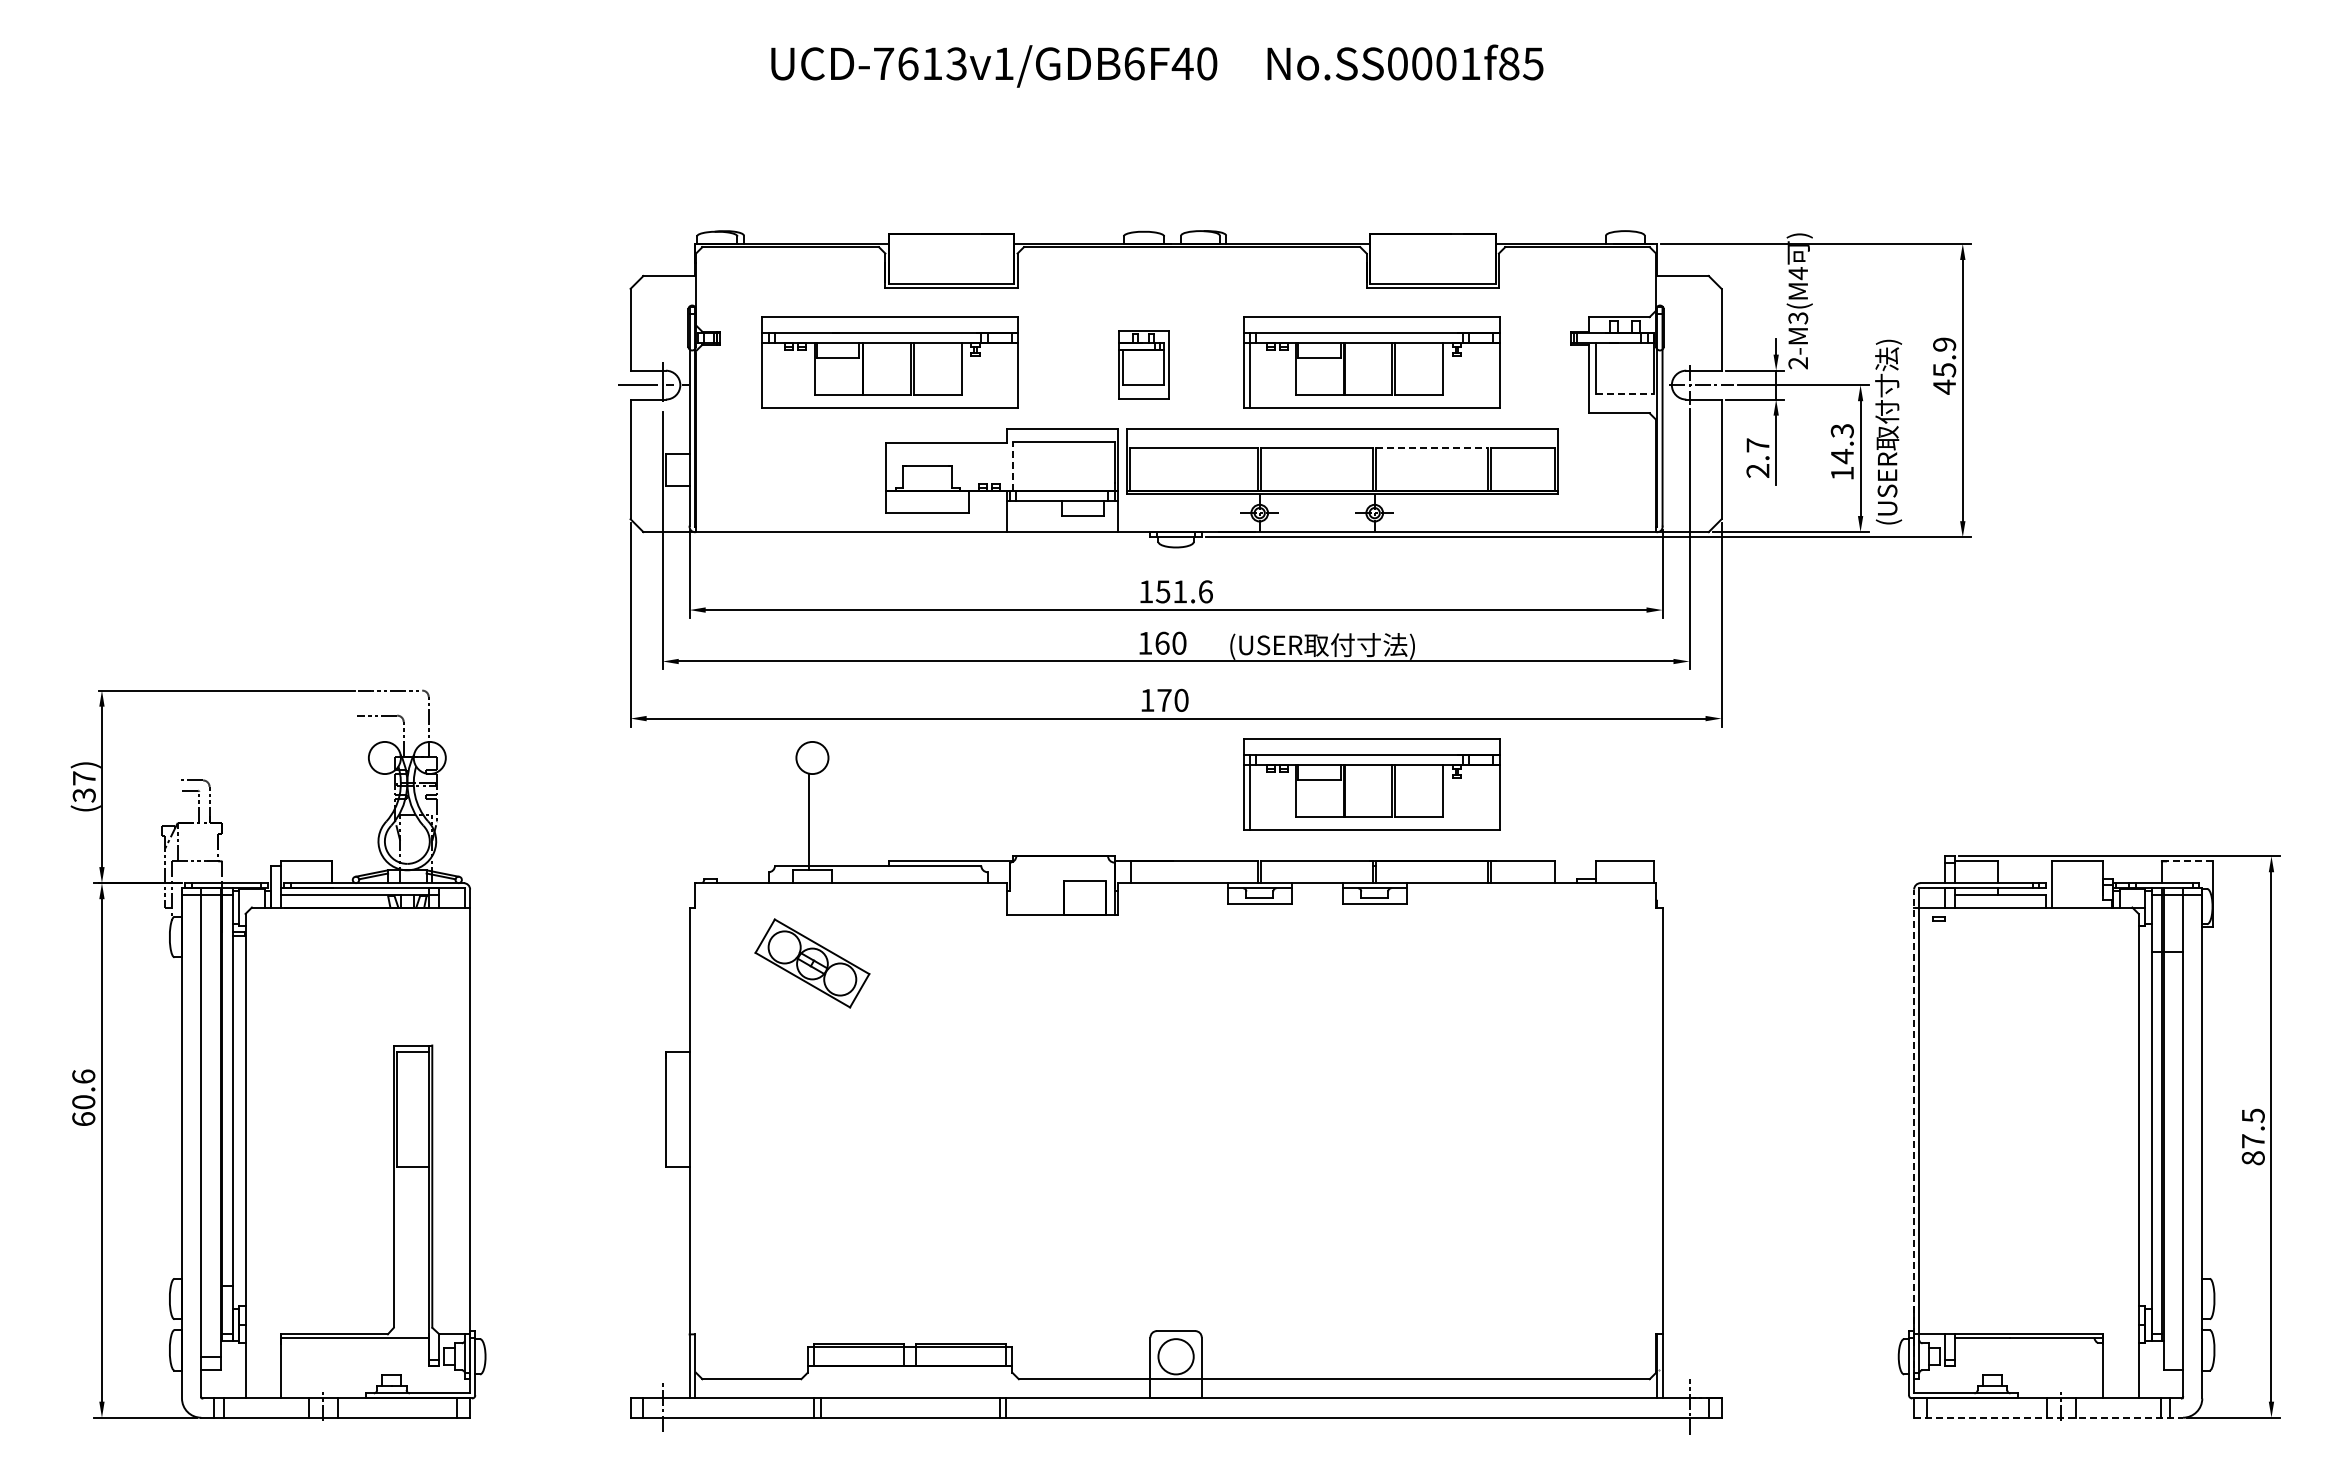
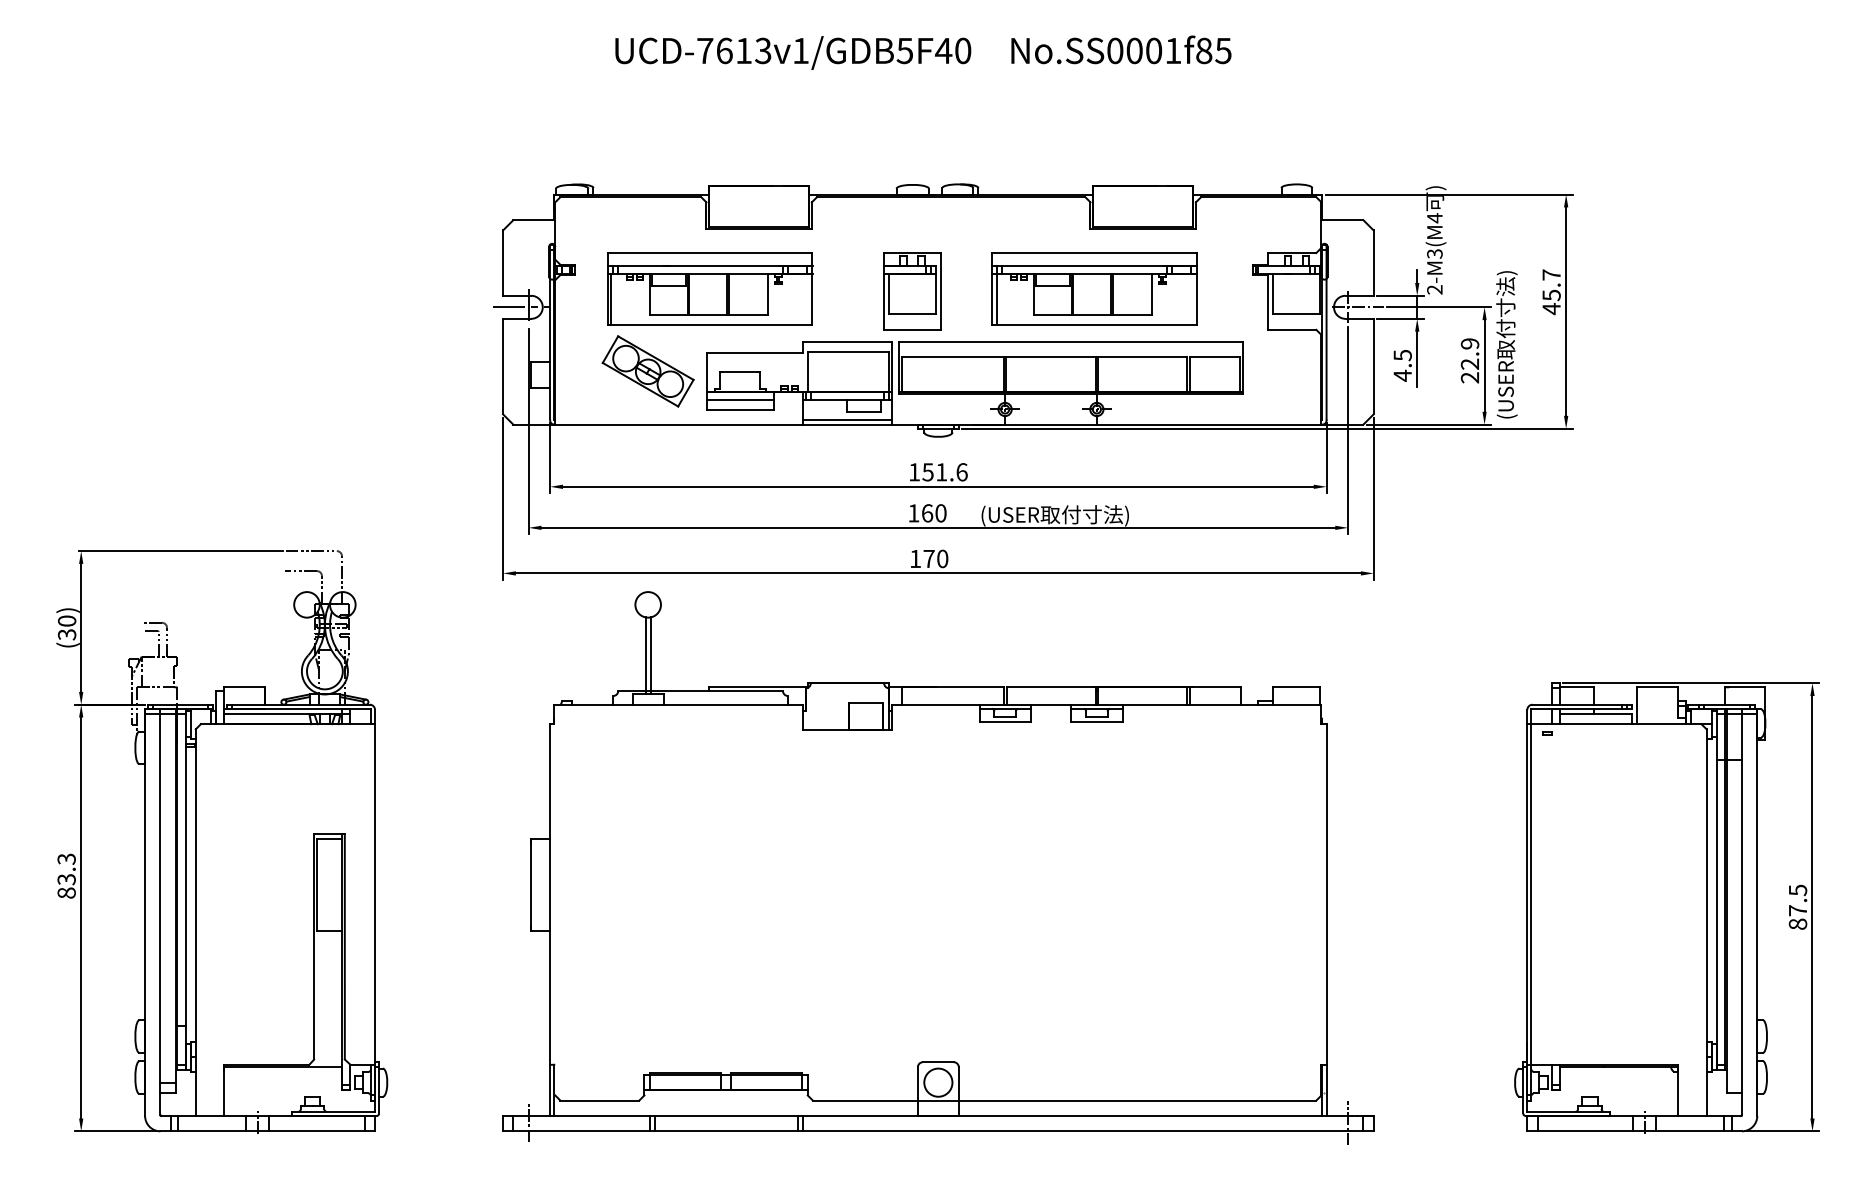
text: (1133, 63) -> (904, 50), UCD-7613v1/GDB6F40 -> UCD-7613v1/GDB5F40
text: (1944, 344) -> (1551, 274), 45.9 -> 45.7
part: (1143, 364) -> (912, 290), size x1.43
line: (765, 375) -> (610, 299), added
line: (1625, 394) -> (1296, 314), dashed -> solid
line: (1432, 448) -> (1142, 357), dashed -> solid
text: (1841, 452) -> (1469, 361), 14.3 -> 22.9
text: (1757, 458) -> (1402, 365), 2.7 -> 4.5
line: (1013, 466) -> (808, 372), dashed -> solid
line: (927, 501) -> (739, 400), added
line: (1061, 526) -> (846, 420), added
text: (83, 778) -> (66, 621), (37) -> (30)
part: (1371, 784) -> (1094, 626), removed
line: (815, 821) -> (650, 655), added
line: (2186, 861) -> (1744, 687), dashed -> solid
part: (812, 963) -> (648, 371), moved
text: (83, 1097) -> (66, 875), 60.6 -> 83.3
line: (1914, 1134) -> (1527, 905), dashed -> solid
line: (2049, 1417) -> (1635, 1131), dashed -> solid

